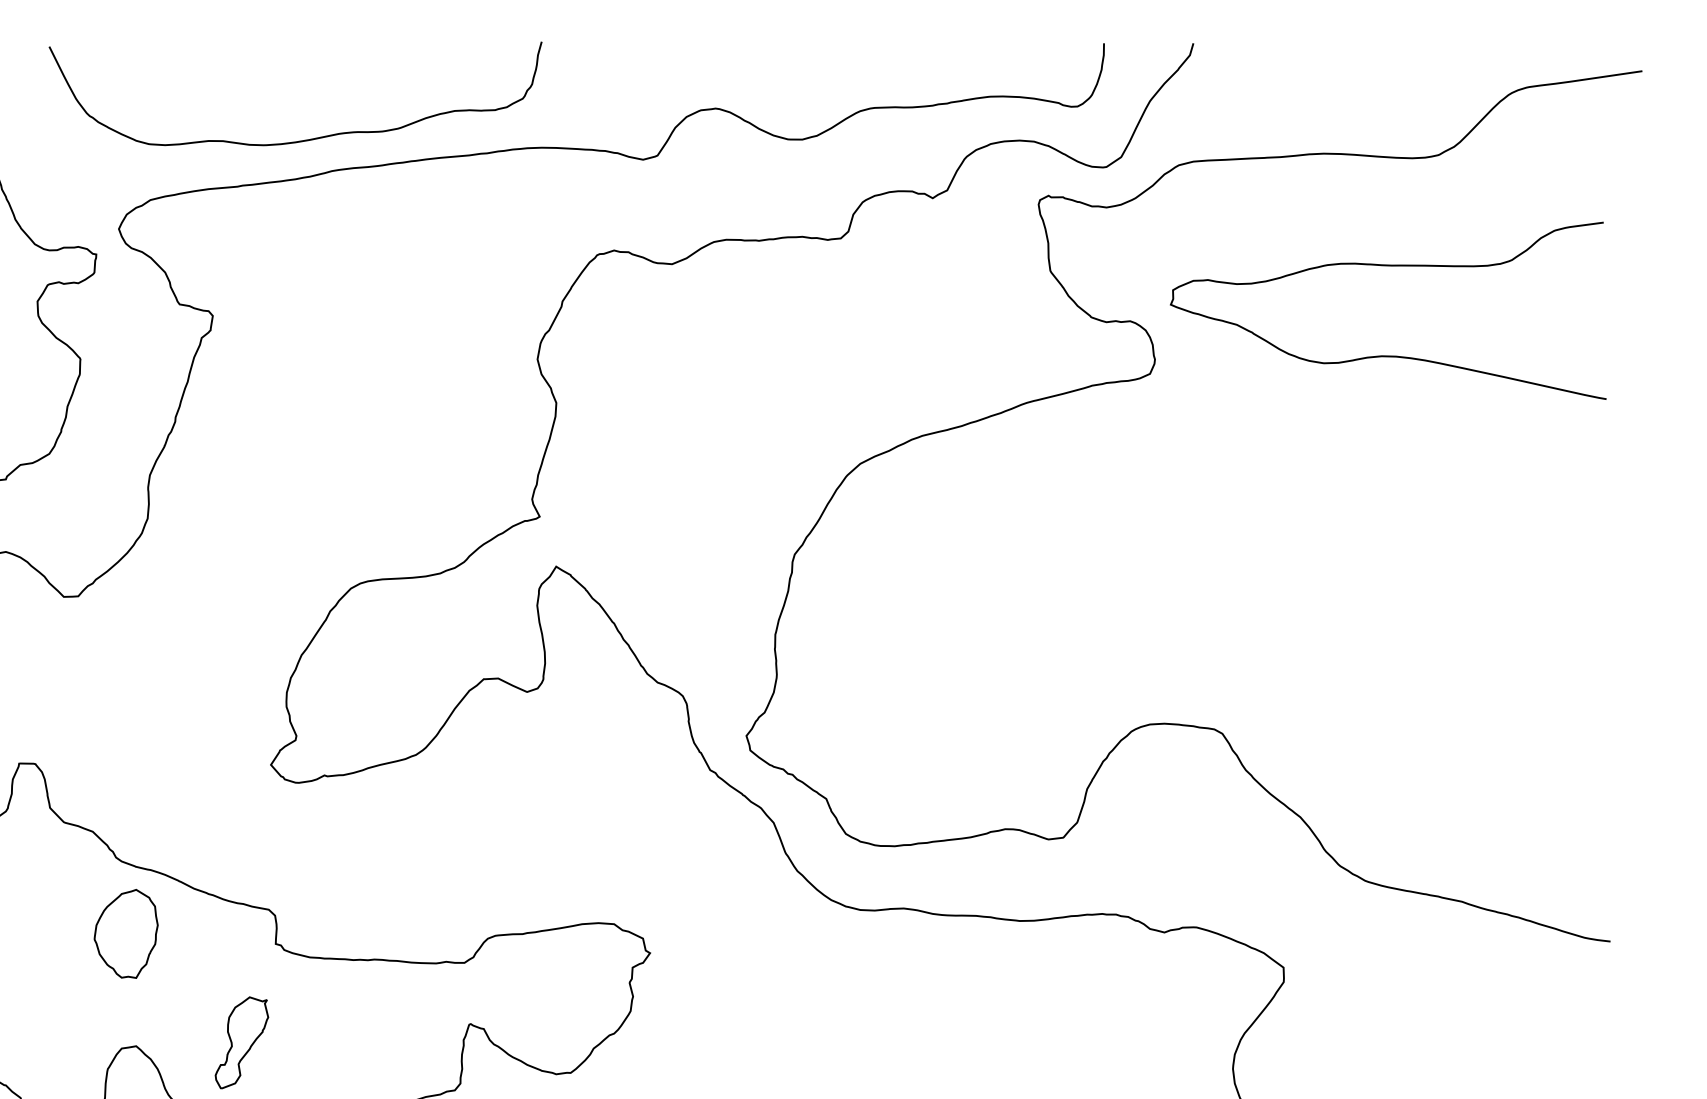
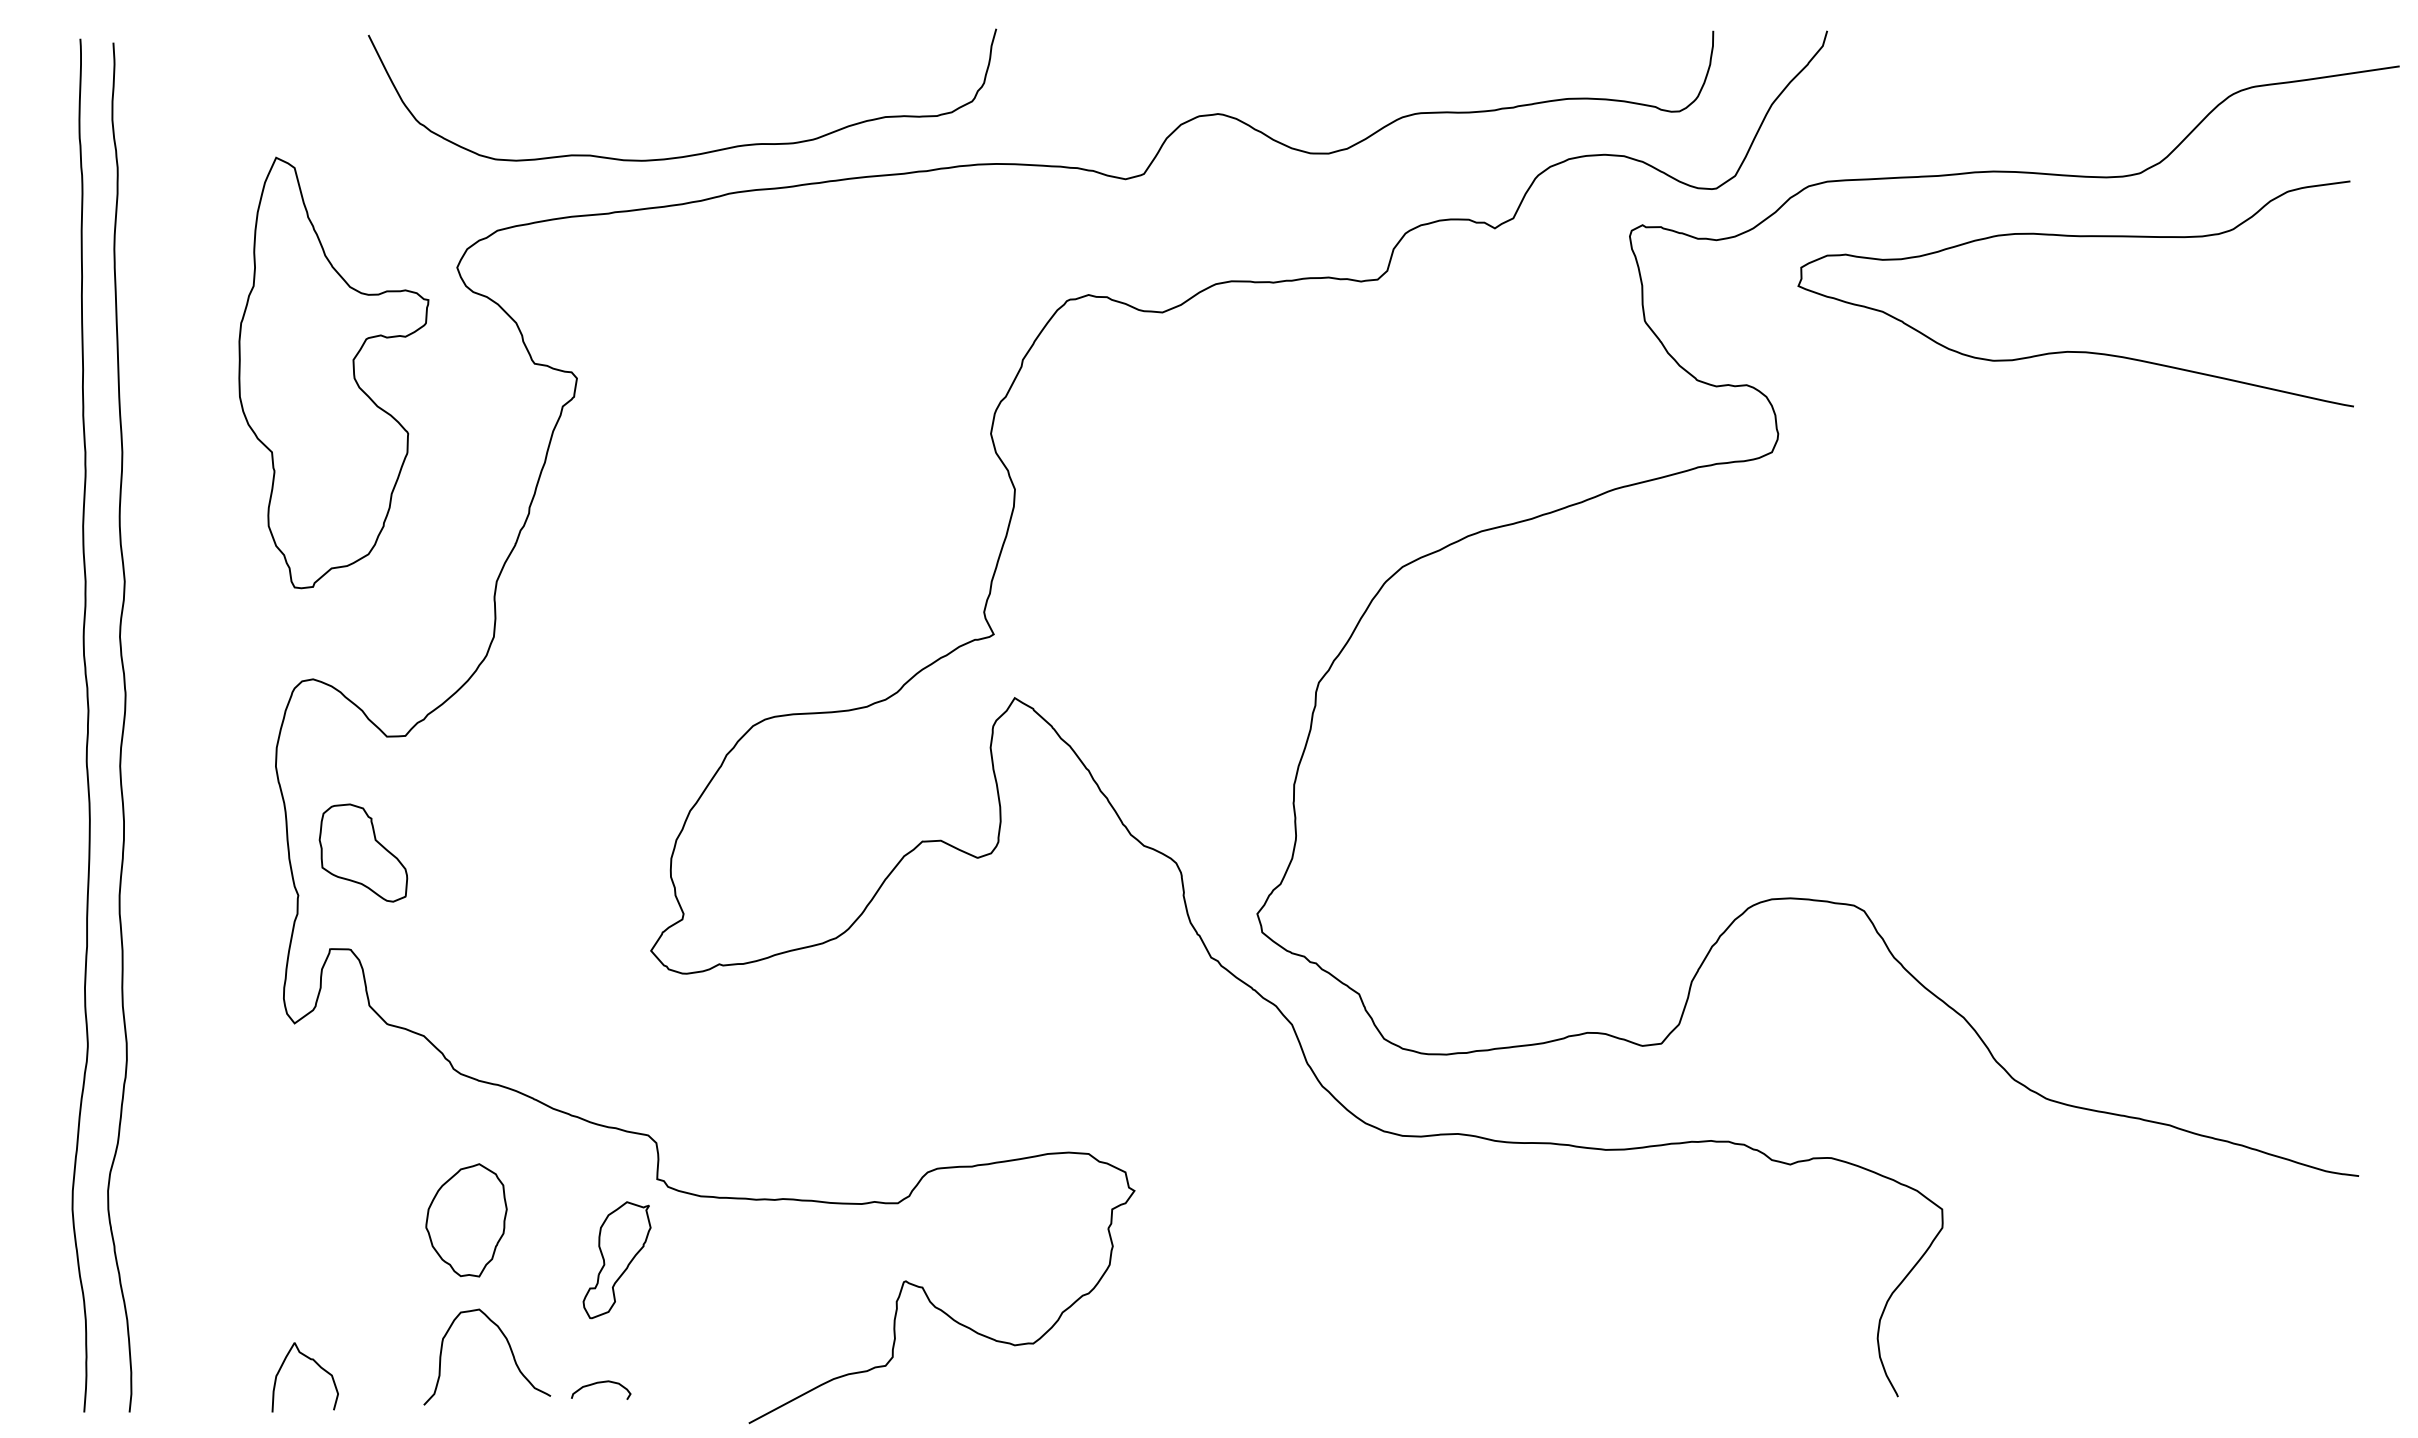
curve: (1390, 266) -> (2078, 237), moved
part: (45, 687) -> (363, 852), added
part: (126, 934) -> (466, 1220), moved
part: (241, 1043) -> (616, 1260), moved

